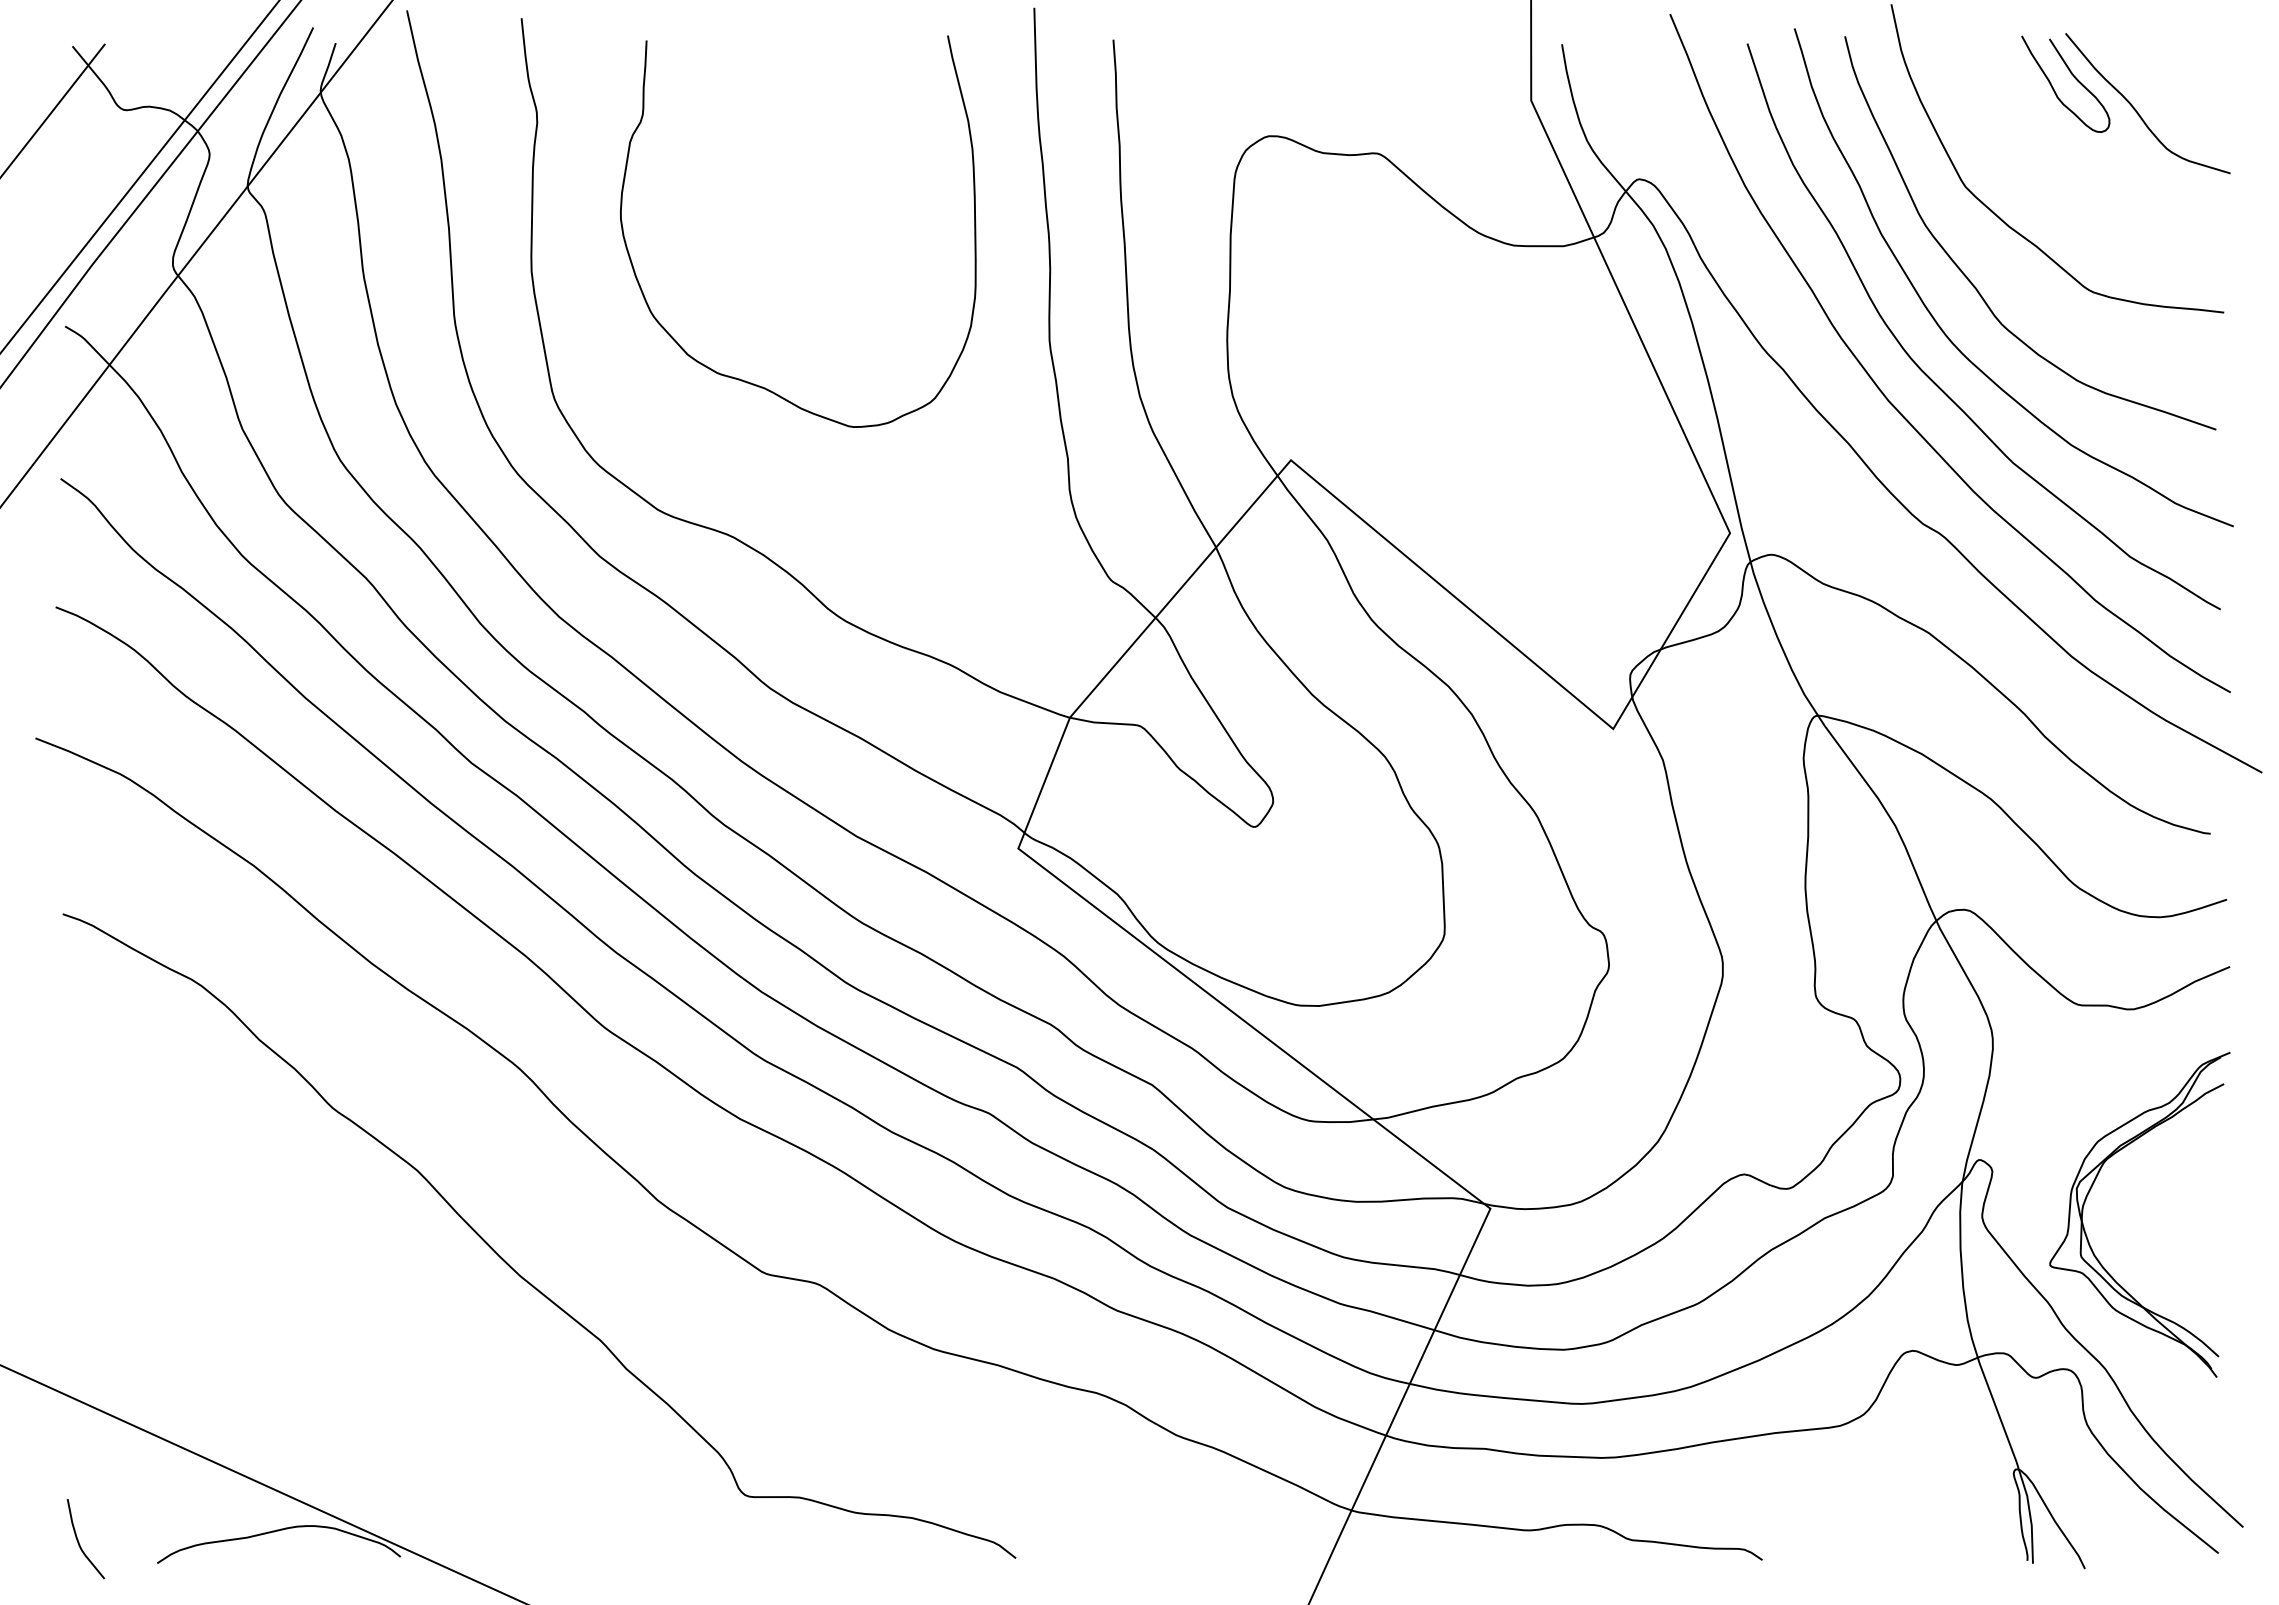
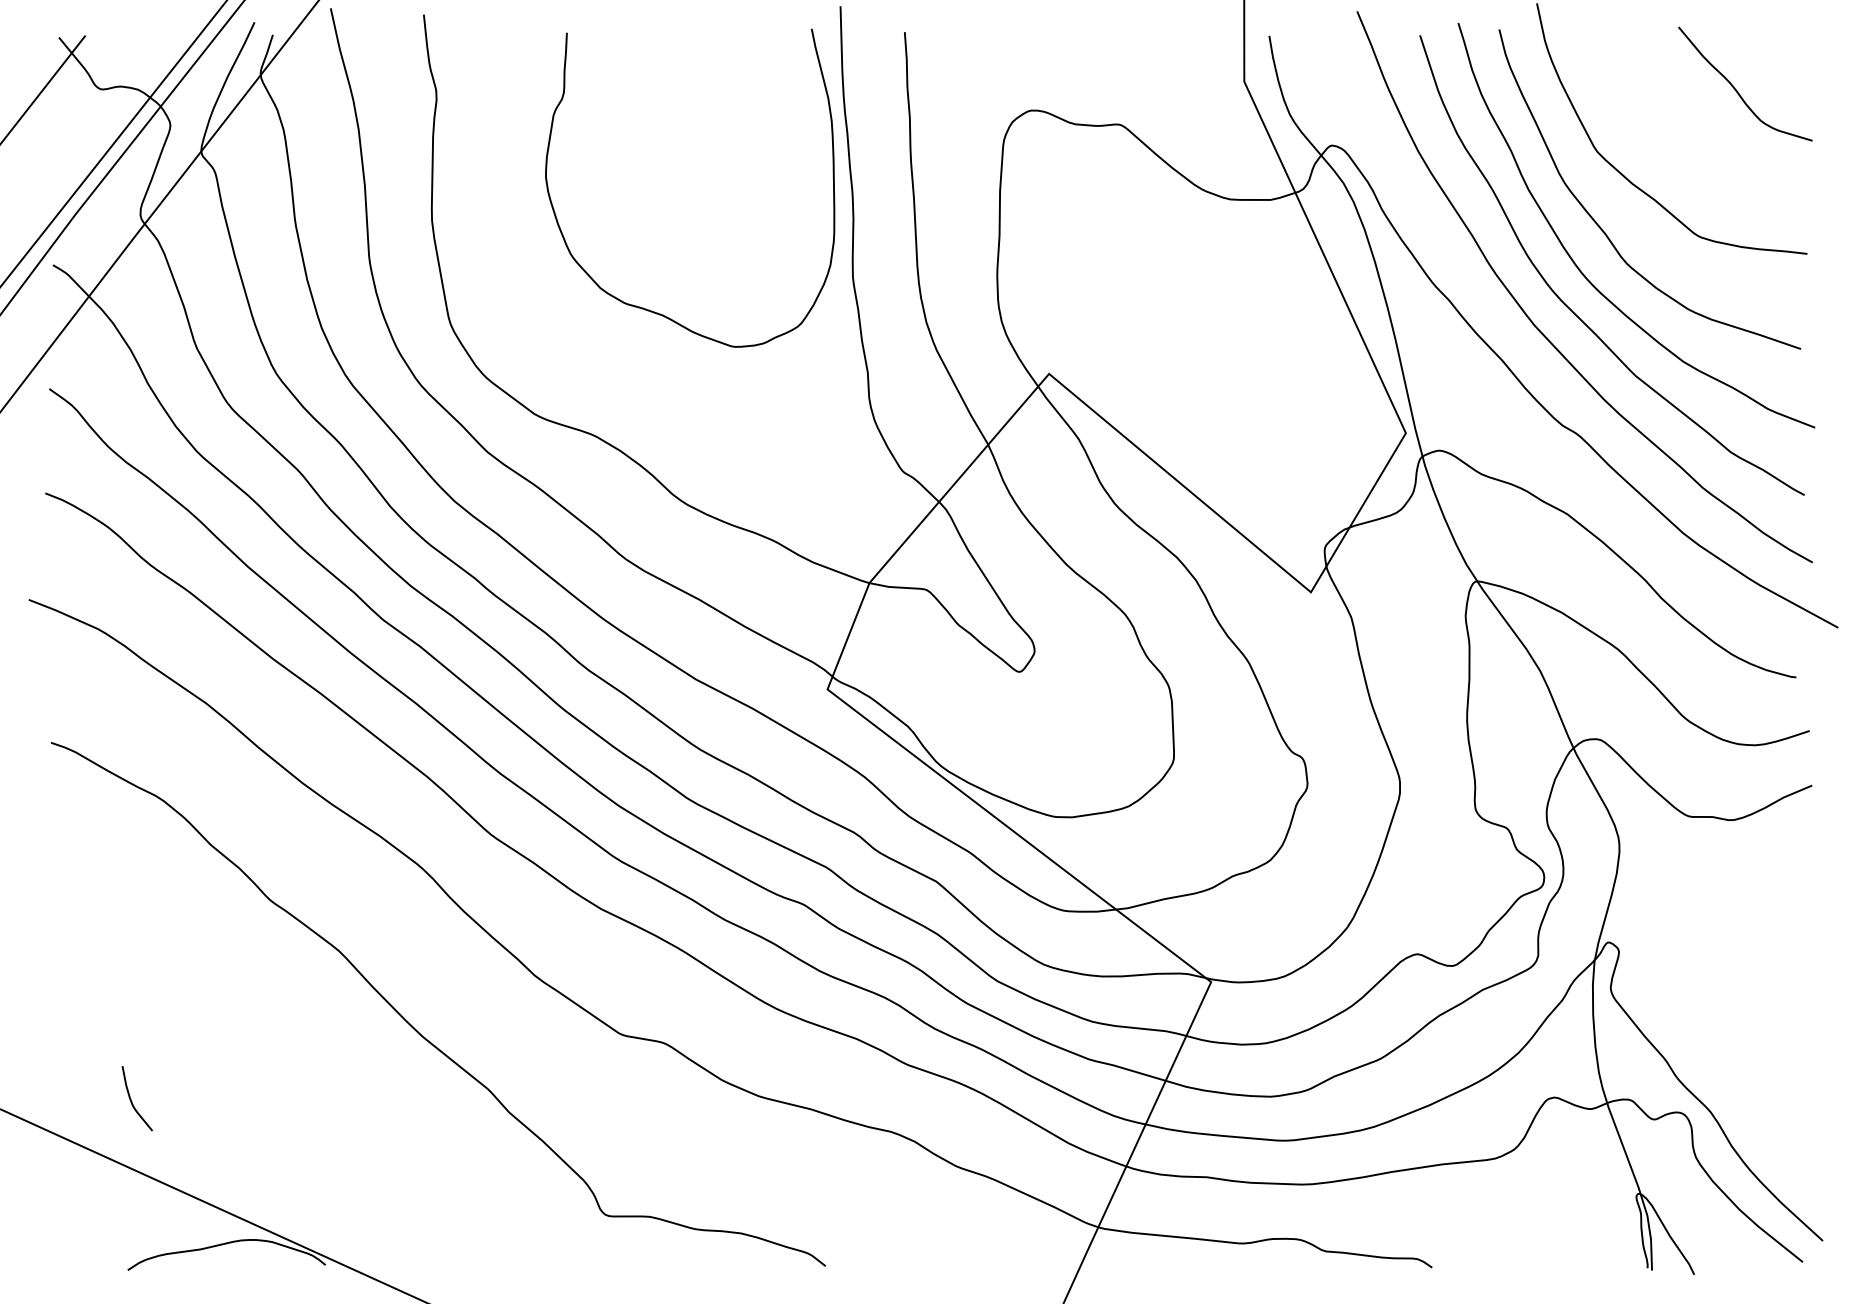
curve: (2073, 77) -> (1684, 62), removed
curve: (748, 381) -> (649, 309), moved
part: (2091, 1189) -> (1699, 966), removed
curve: (79, 1542) -> (132, 1101), moved

